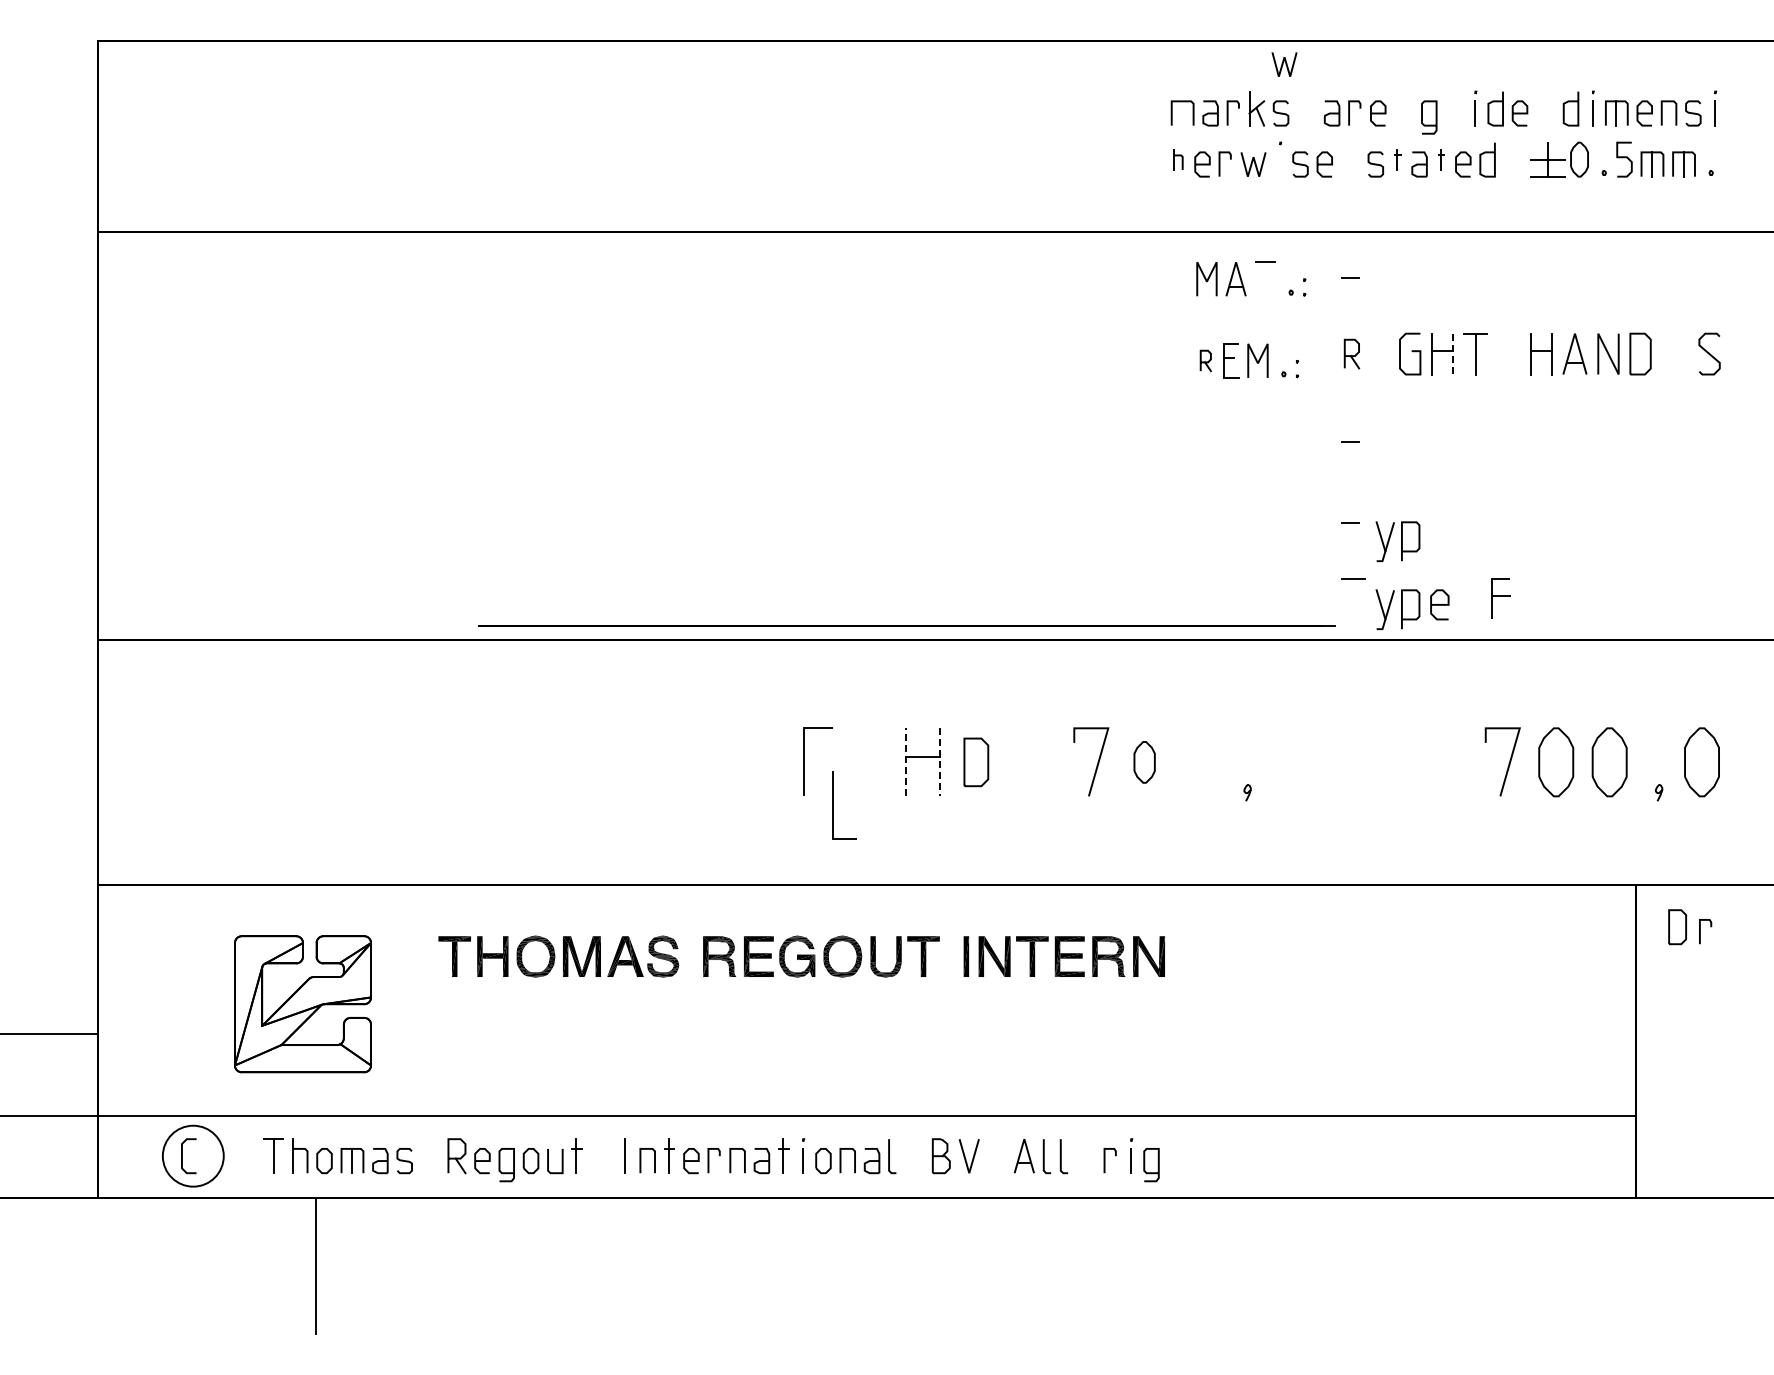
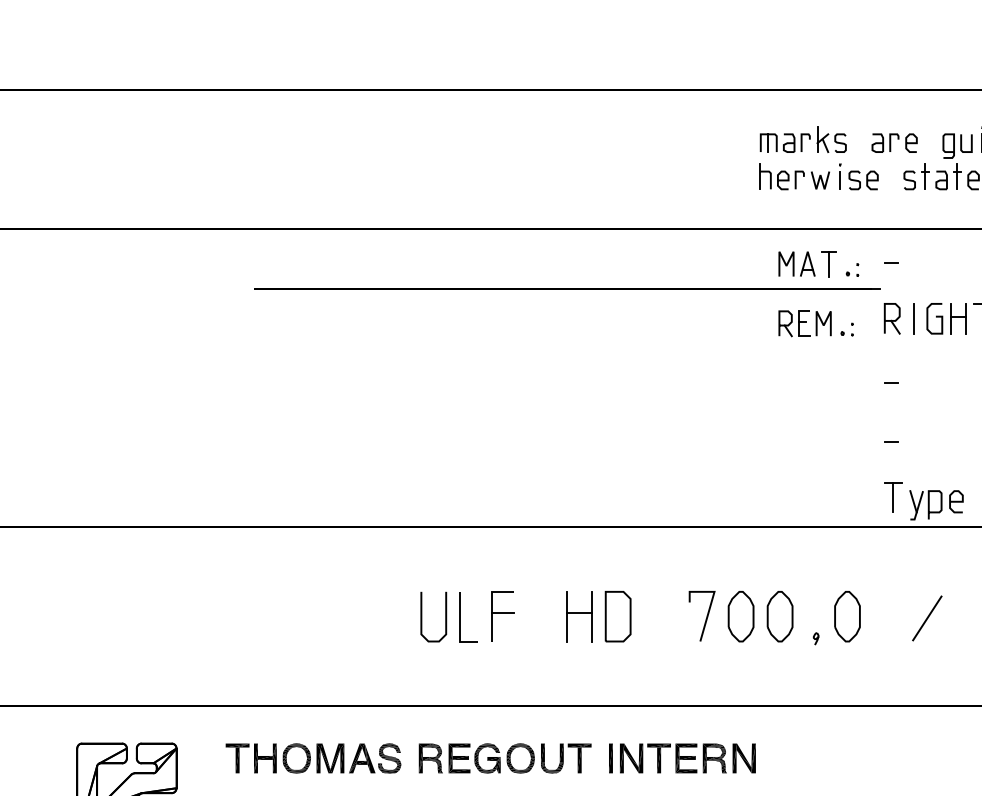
line: (1283, 64) -> (842, 107), removed
line: (1182, 113) -> (768, 143), added
line: (1447, 113) -> (962, 143), added
part: (1178, 159) -> (765, 176), size x1.67
part: (1397, 159) -> (925, 176), size x1.67
part: (1441, 159) -> (957, 176), size x1.67
line: (1280, 164) -> (840, 180), added
line: (1265, 279) -> (829, 264), added
part: (1351, 353) -> (891, 318), size x1.43
line: (1381, 353) -> (913, 318), added
line: (1452, 354) -> (965, 319), dashed -> solid
part: (1205, 360) -> (785, 323), size x1.67
part: (1397, 541) -> (925, 455), removed
line: (1353, 598) -> (893, 497), added
line: (906, 625) -> (567, 288), moved
line: (817, 757) -> (502, 613), added
line: (905, 761) -> (566, 616), dashed -> solid
curve: (707, 762) -> (422, 616), added
line: (939, 762) -> (591, 616), dashed -> solid
part: (976, 762) -> (618, 616), size x1.43
part: (1144, 762) -> (740, 616), size x1.67
part: (1198, 762) -> (780, 616), added
part: (1290, 762) -> (847, 616), added
line: (1399, 764) -> (927, 618), added
line: (833, 805) -> (460, 616), moved

